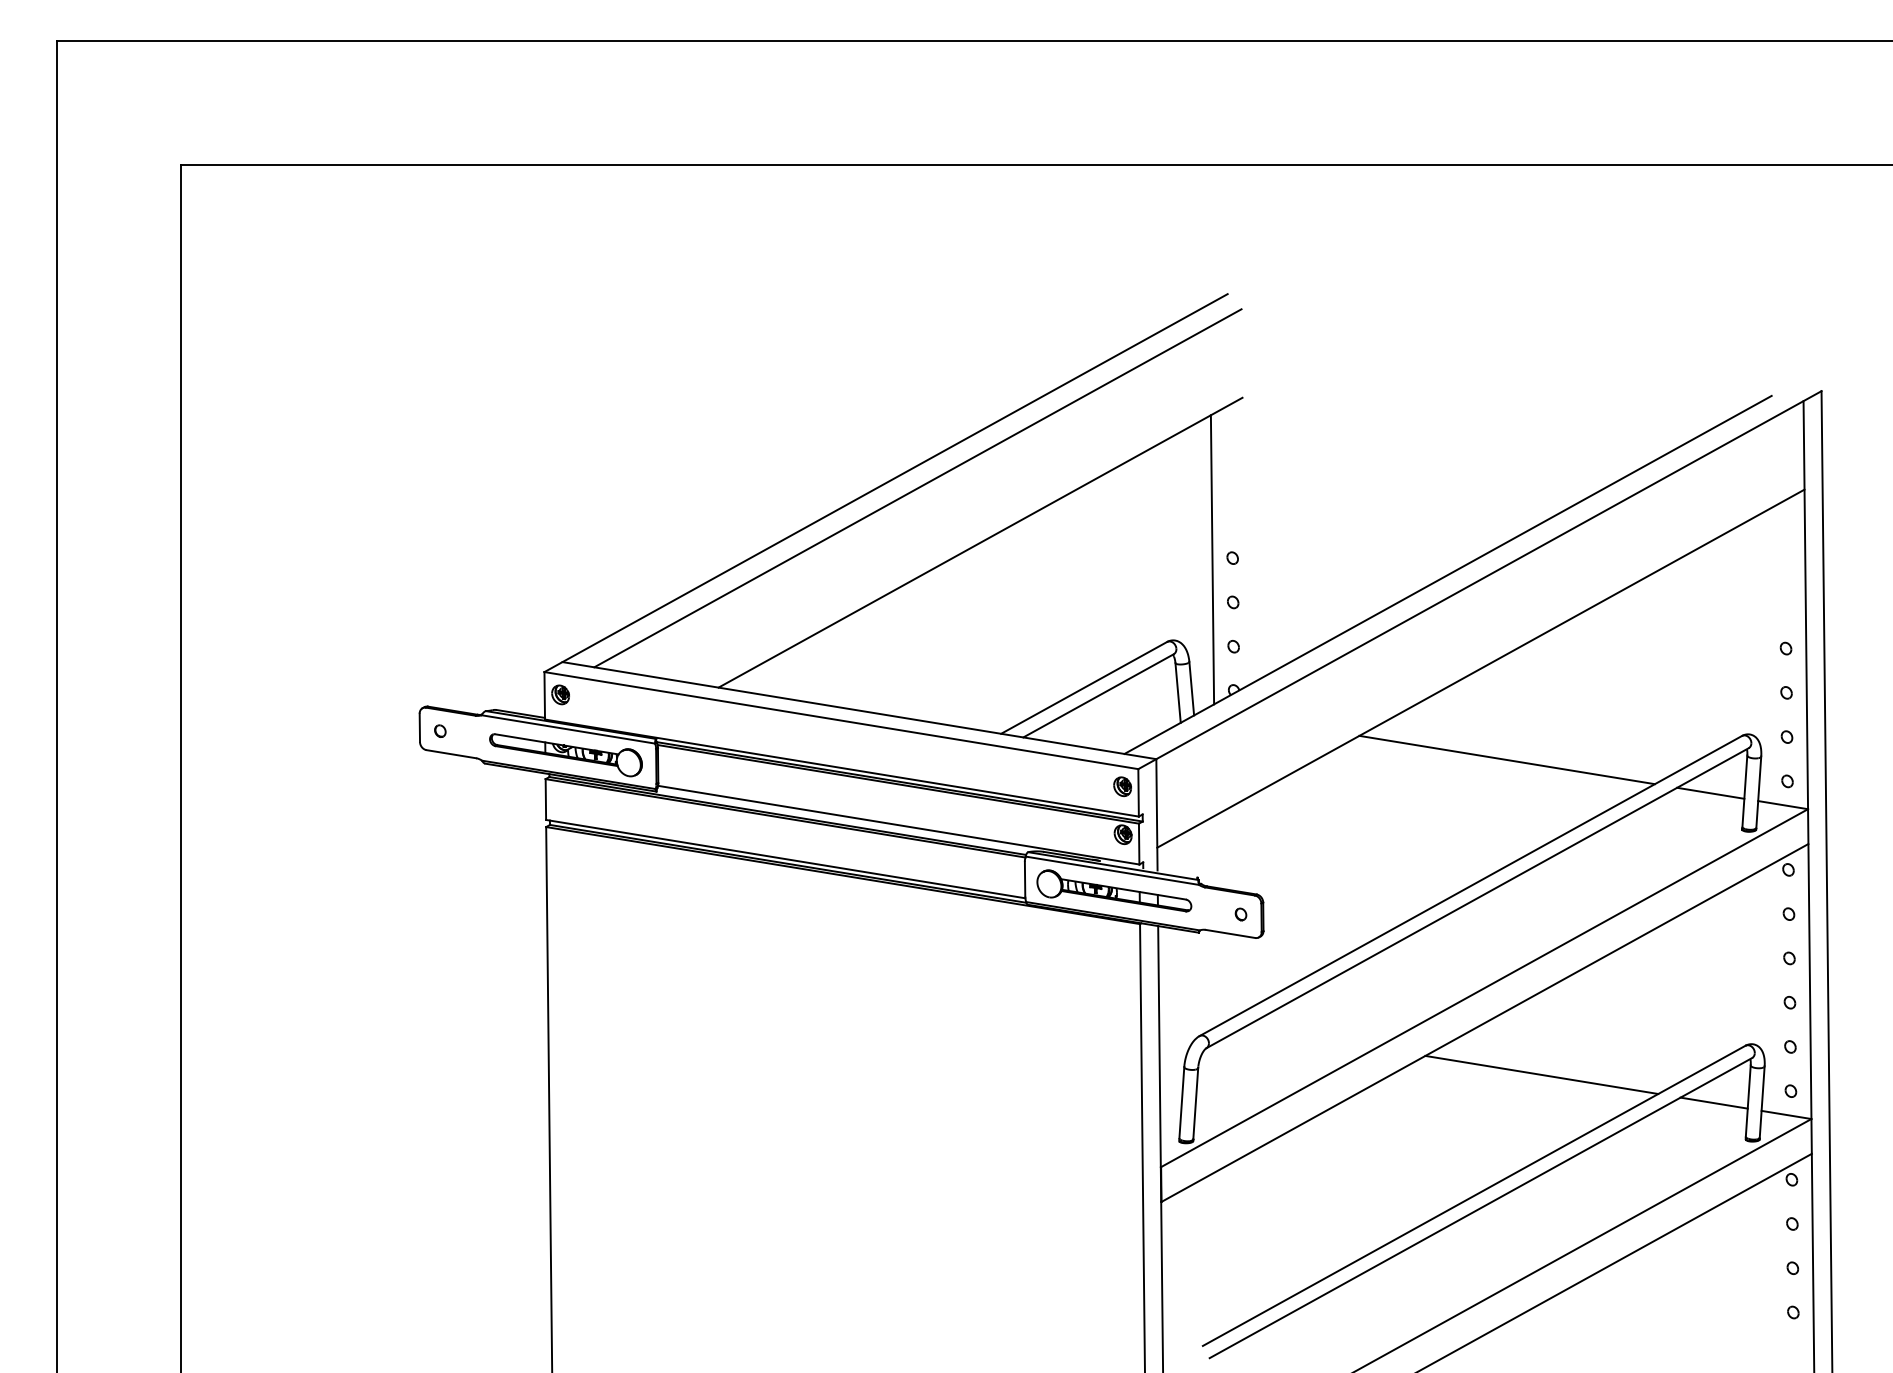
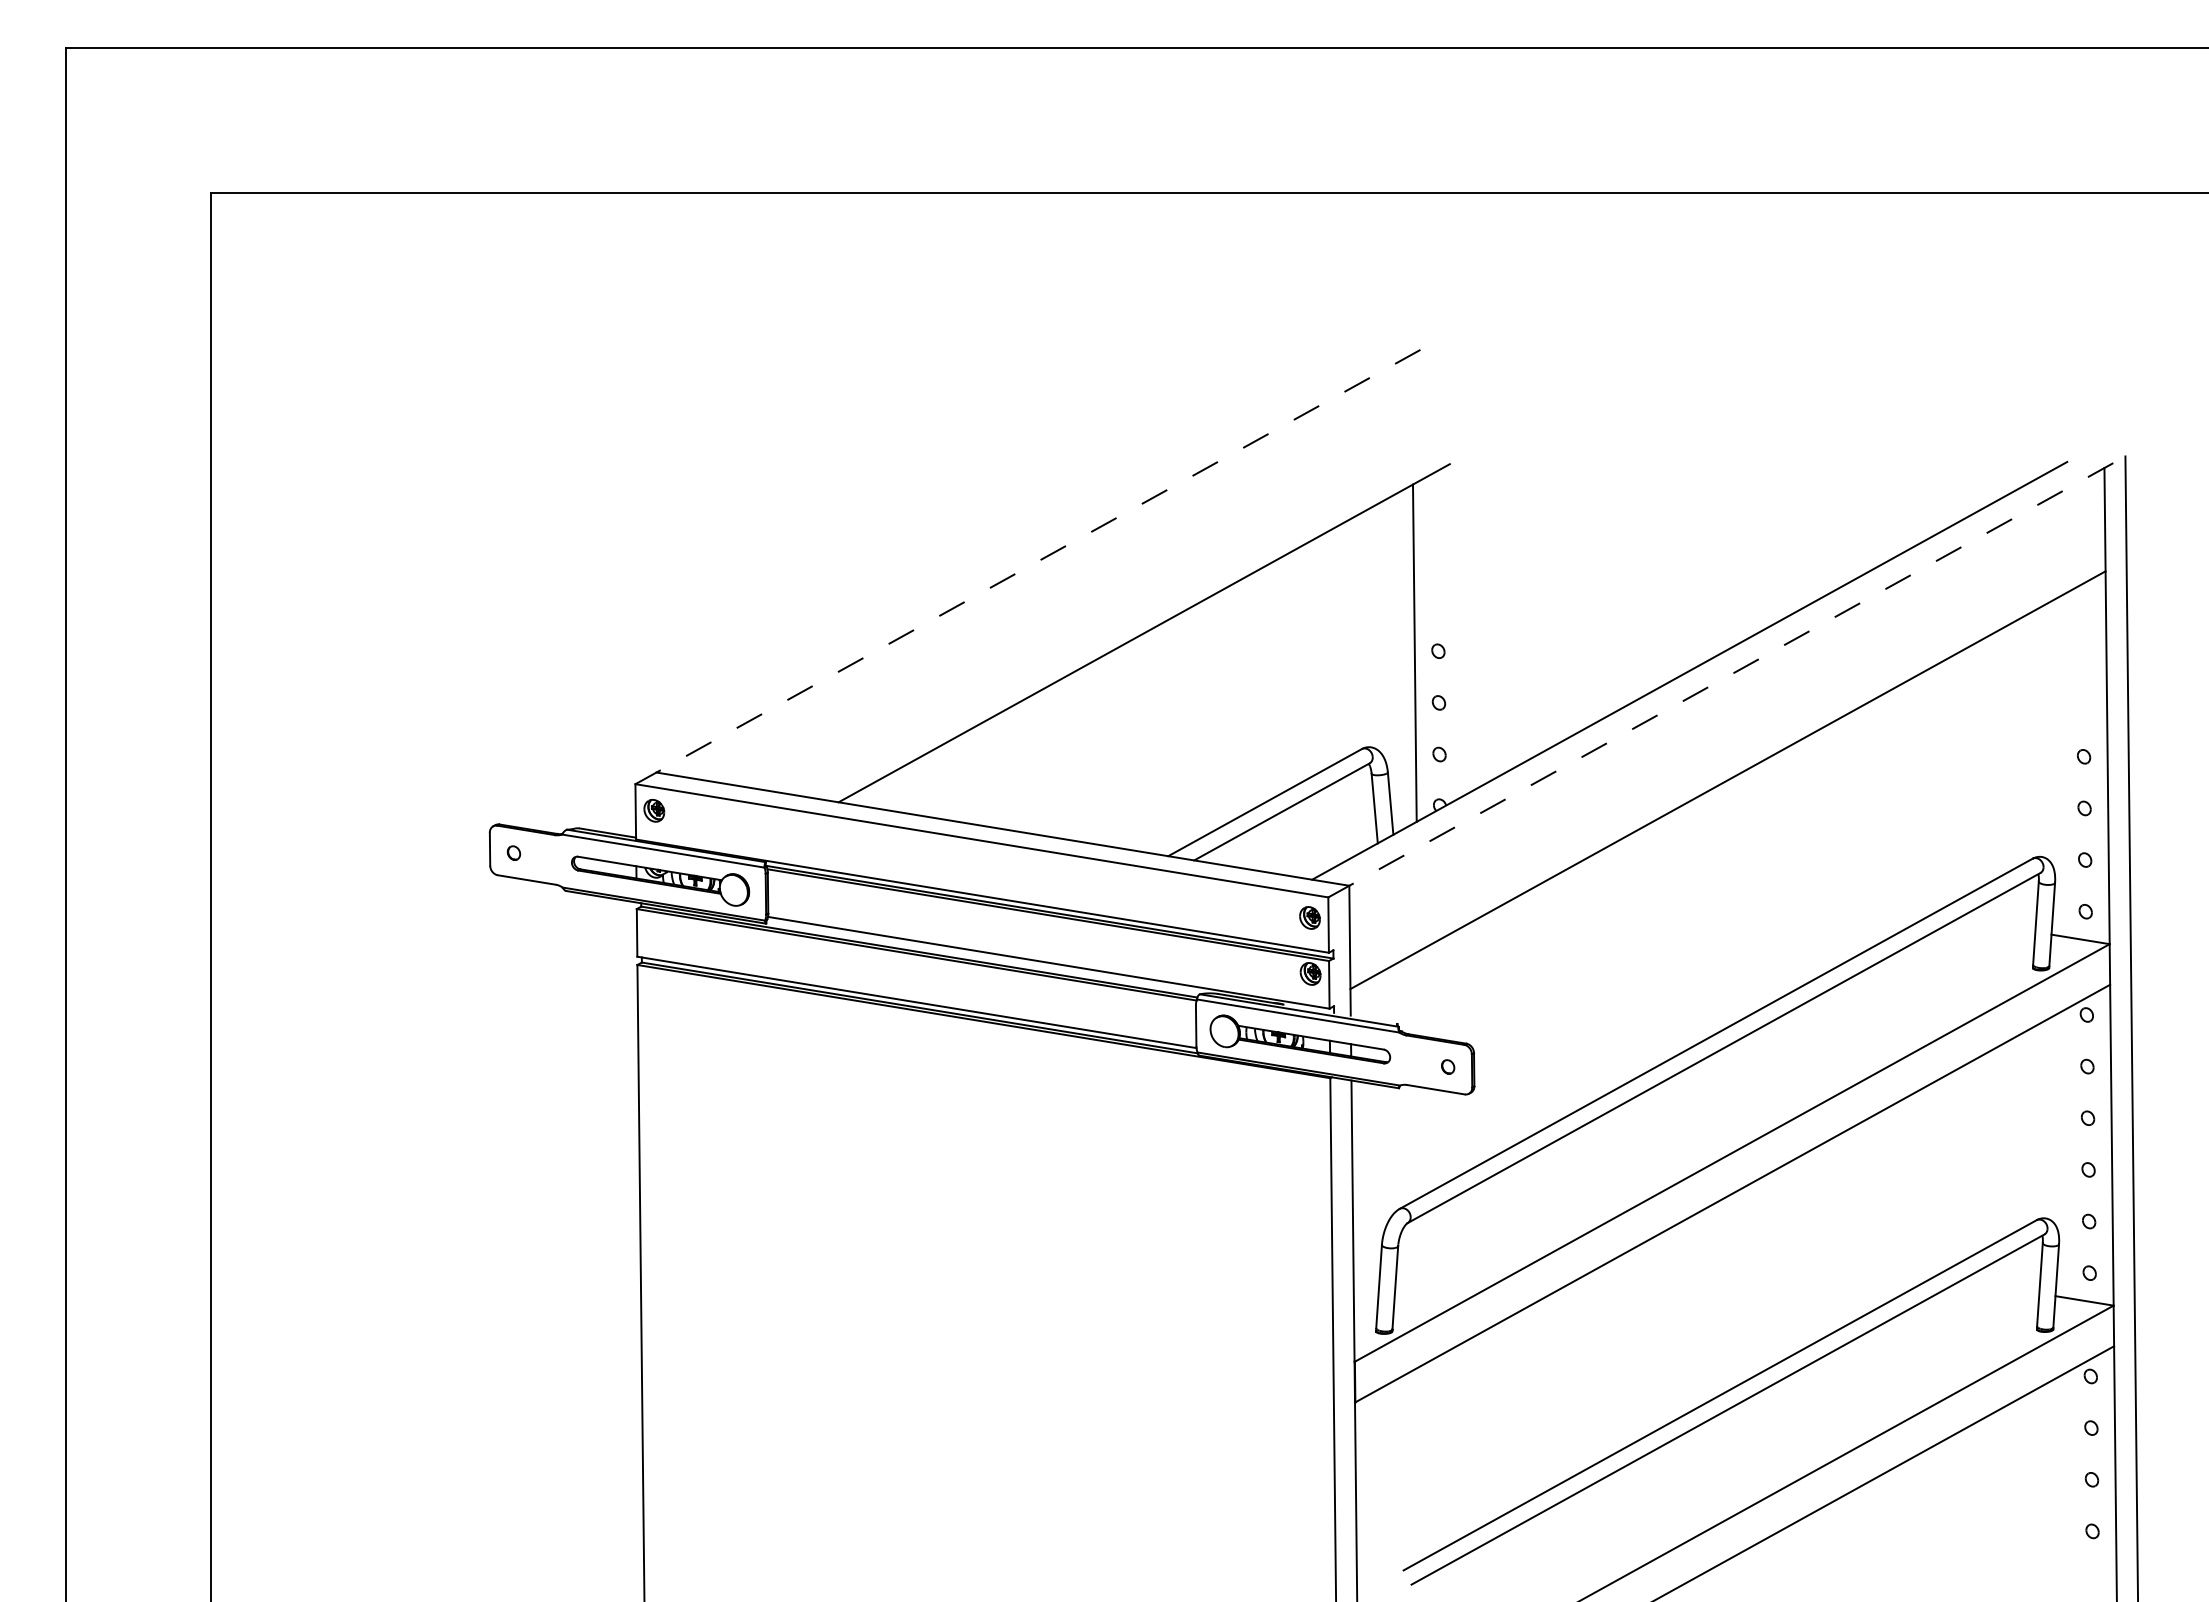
line: (886, 482) -> (1034, 563), solid -> dashed
line: (917, 488) -> (1070, 569), removed
line: (1480, 579) -> (1727, 676), solid -> dashed
line: (1507, 759) -> (1758, 886), removed
line: (1710, 793) -> (1995, 925), removed
line: (1541, 1075) -> (1798, 1254), removed
line: (1713, 1102) -> (1999, 1286), removed

